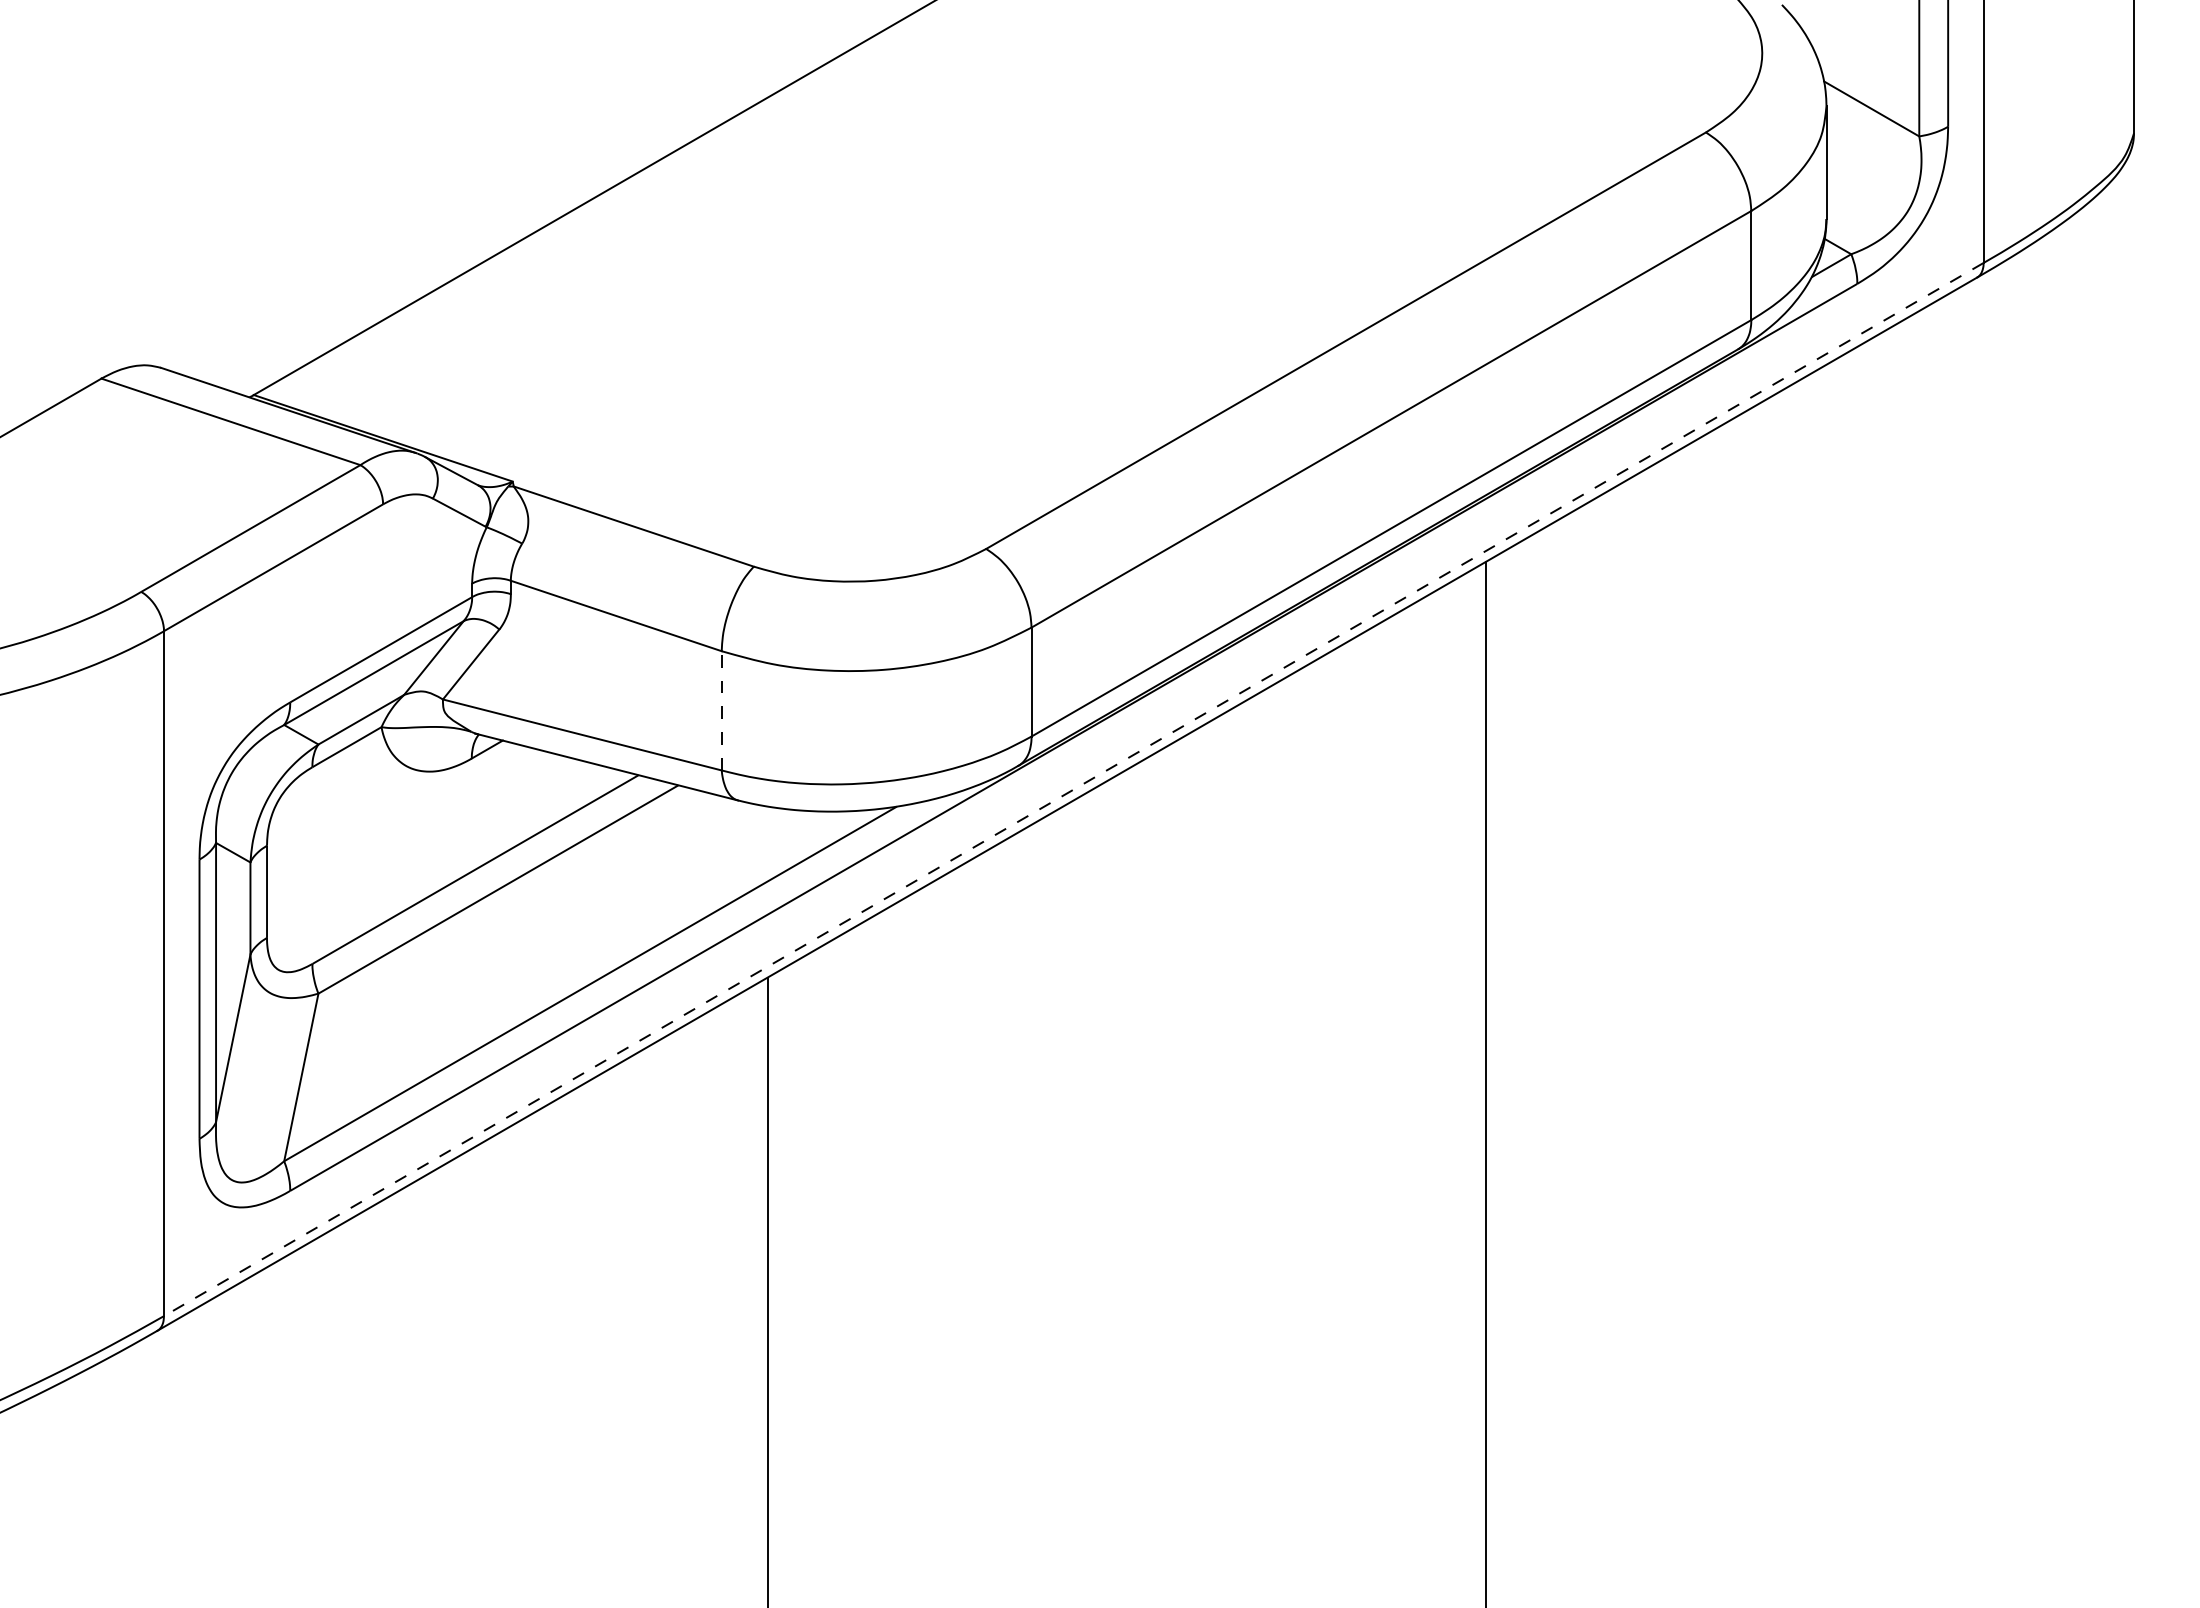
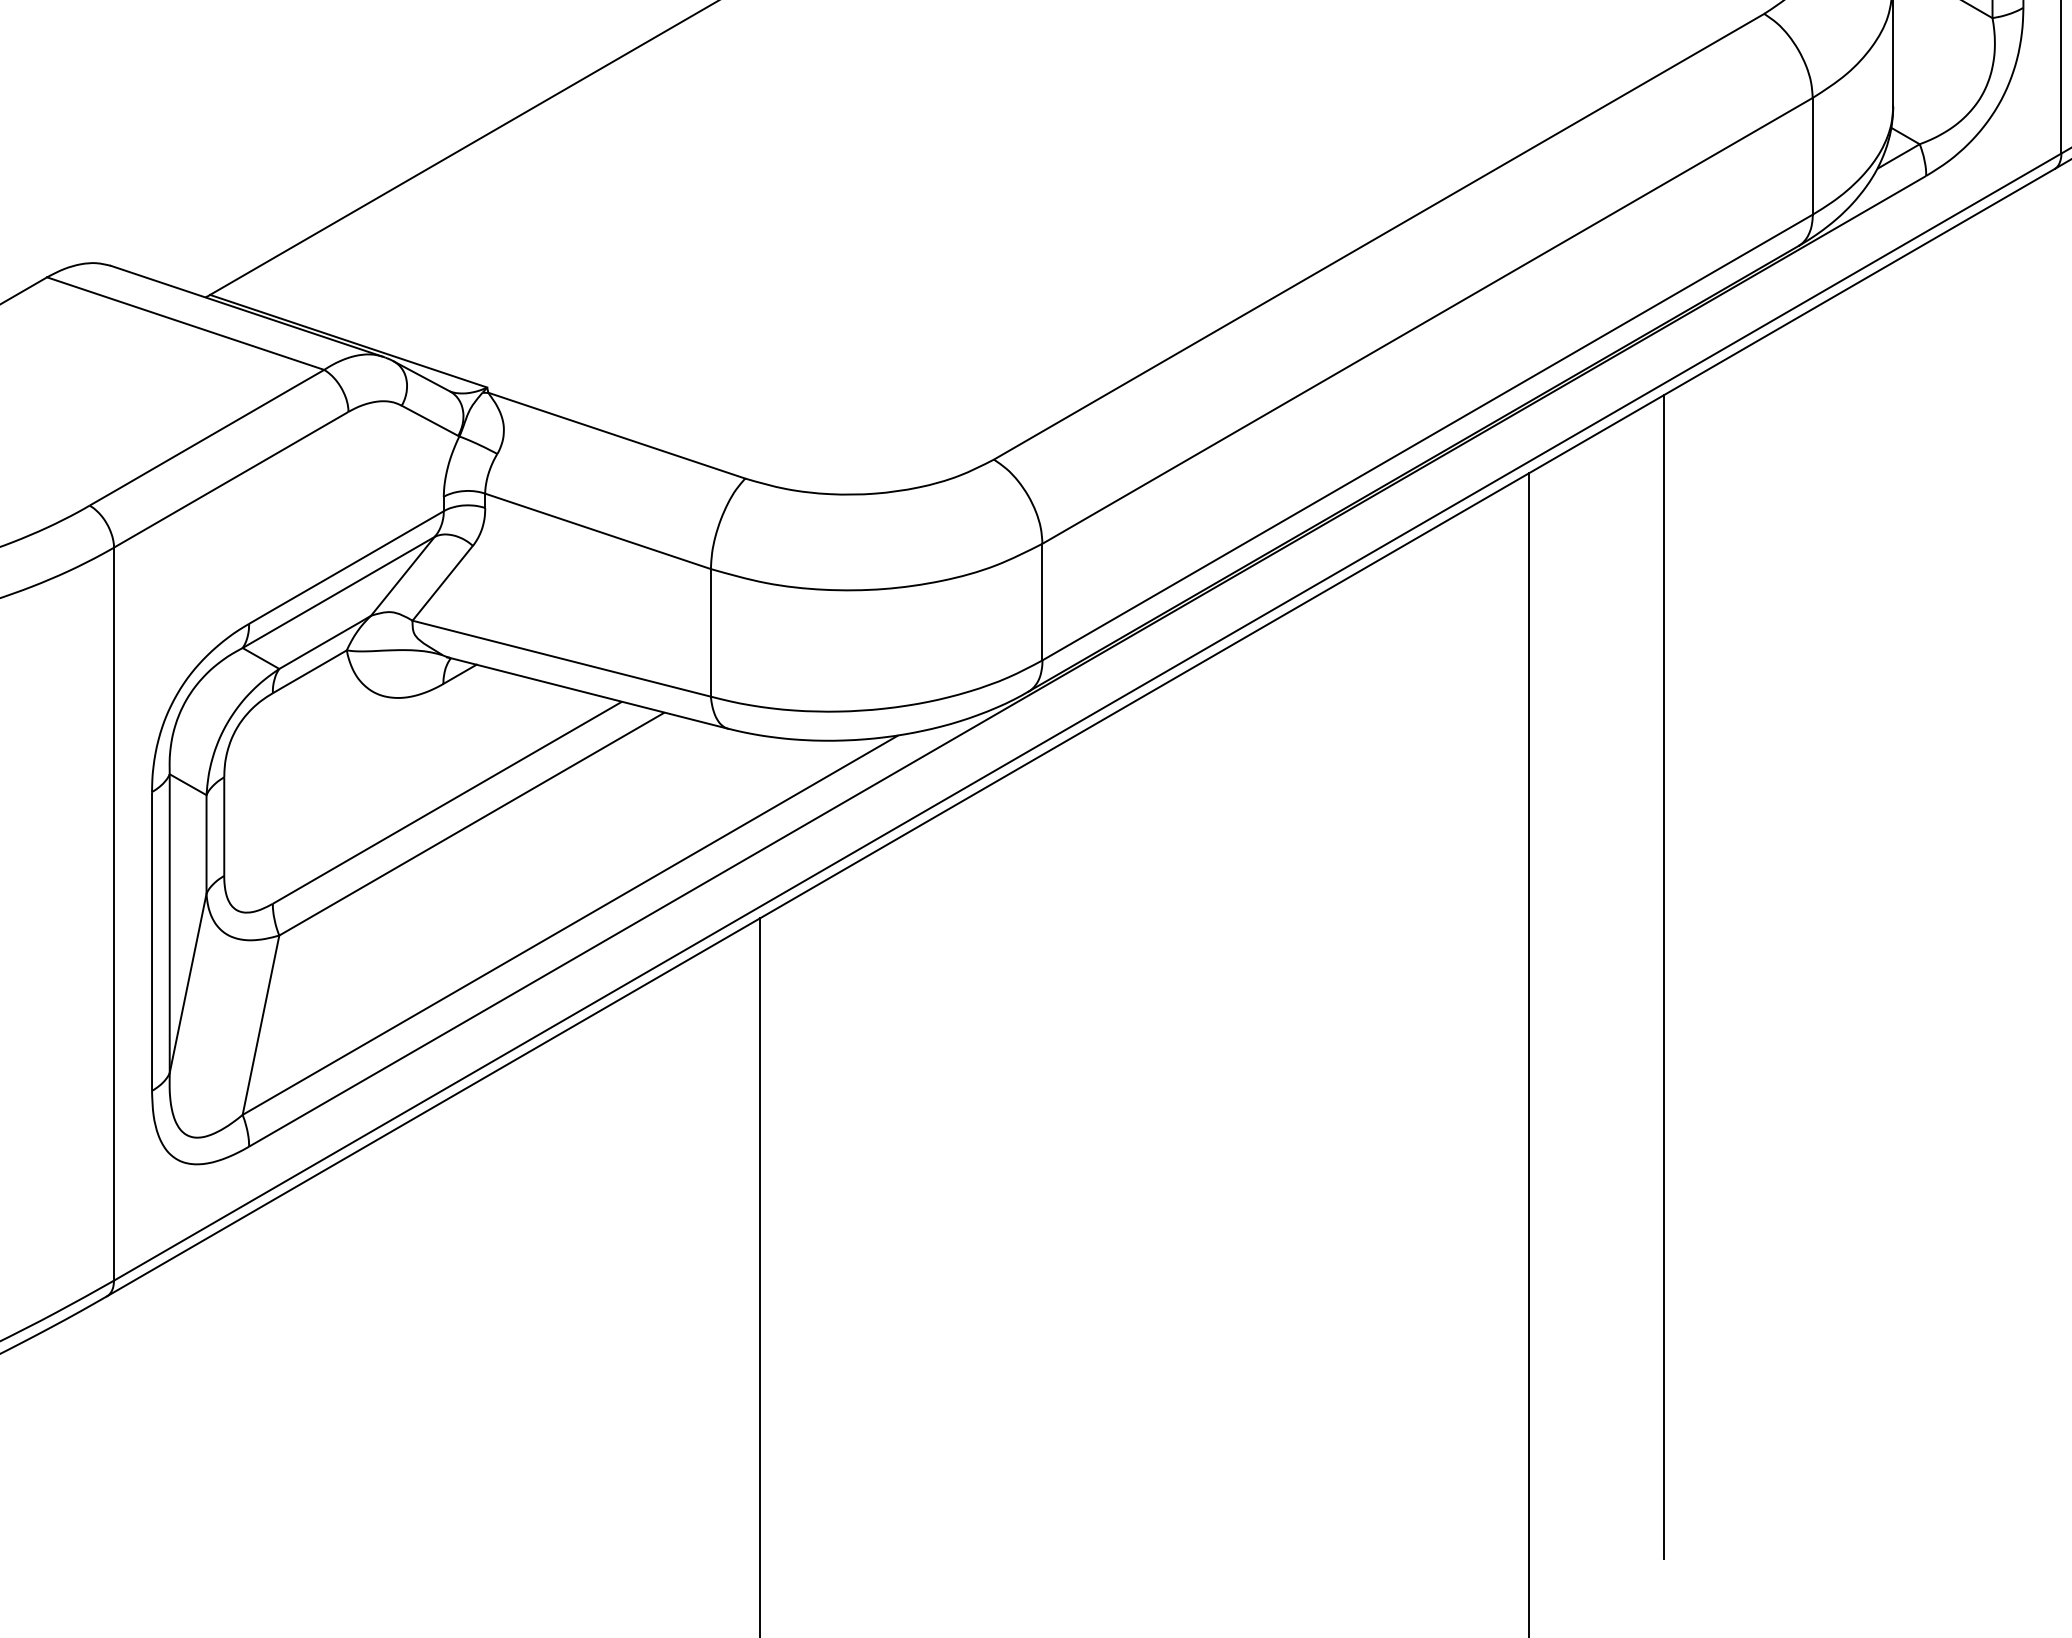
line: (721, 710) -> (710, 632), dashed -> solid
line: (1073, 789) -> (1087, 717), dashed -> solid
line: (1612, 1032) -> (1664, 977), added

